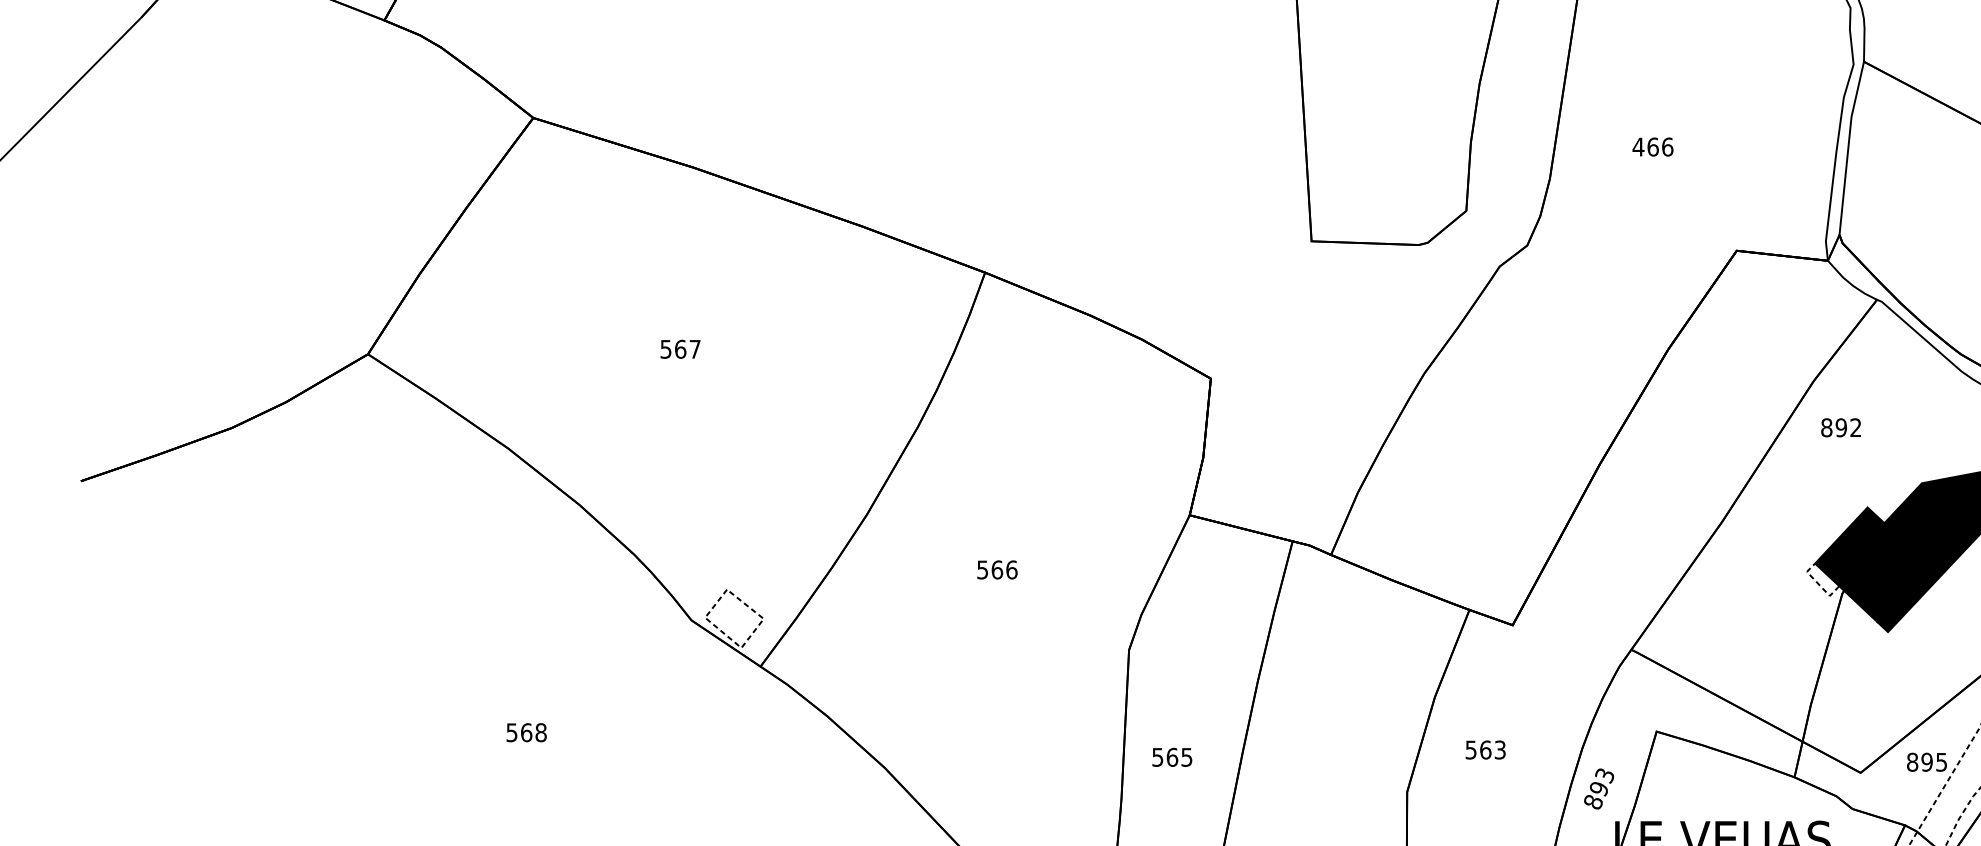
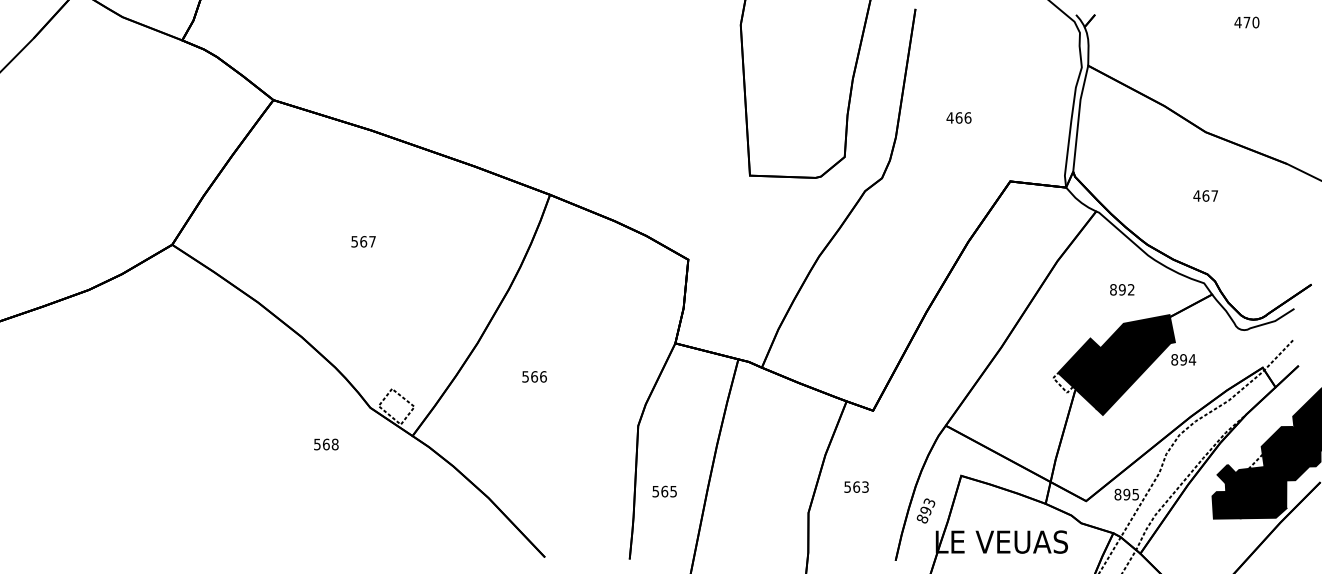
text: (1841, 427) -> (1122, 289), moved
text: (997, 569) -> (534, 376), moved
text: (526, 732) -> (326, 444), moved

